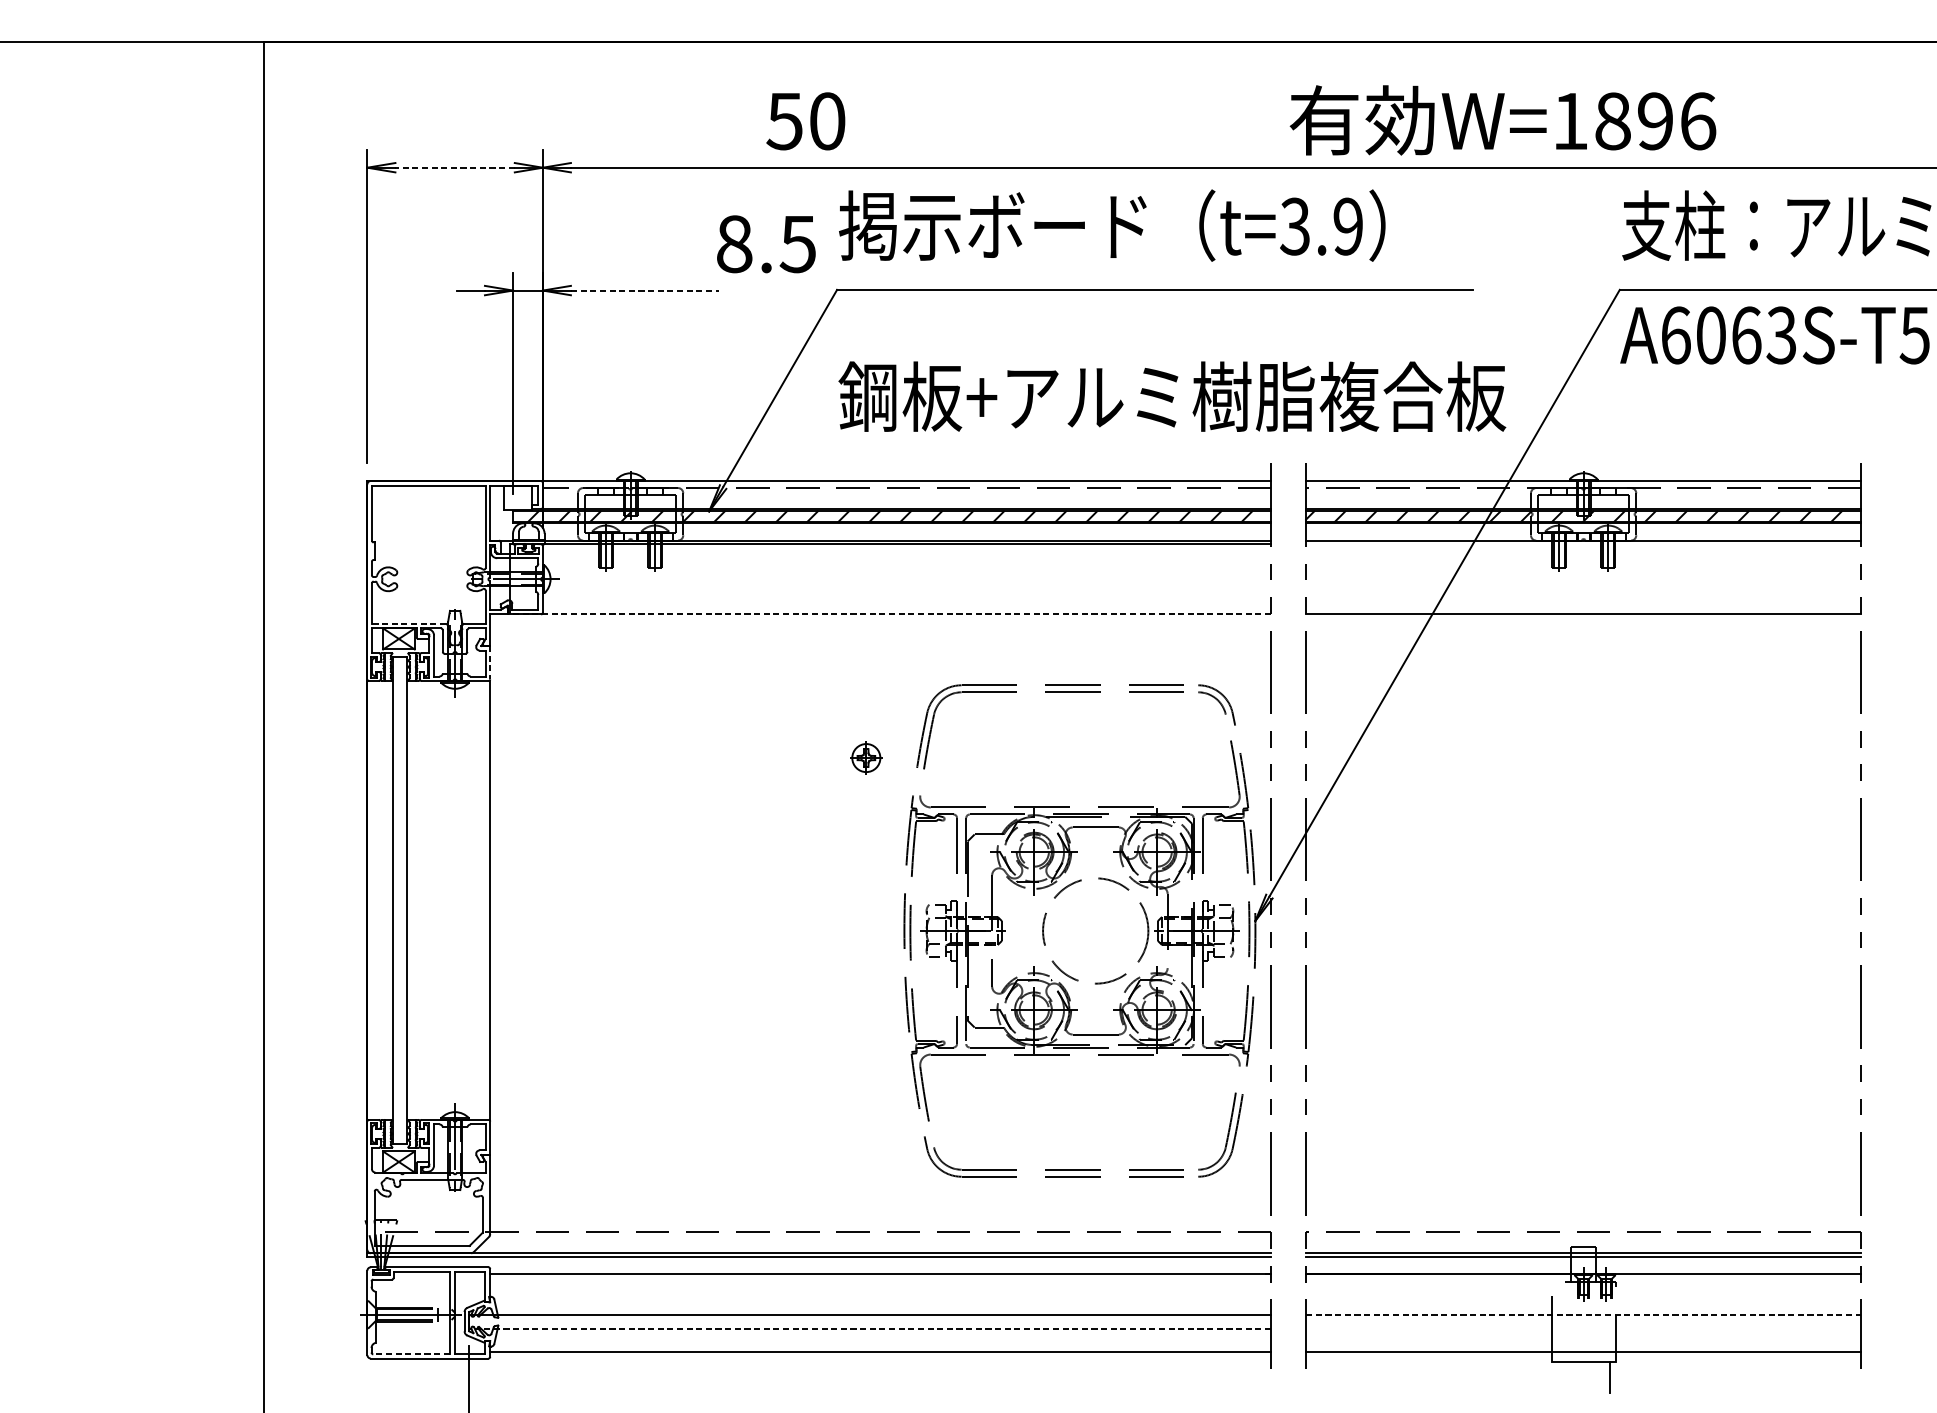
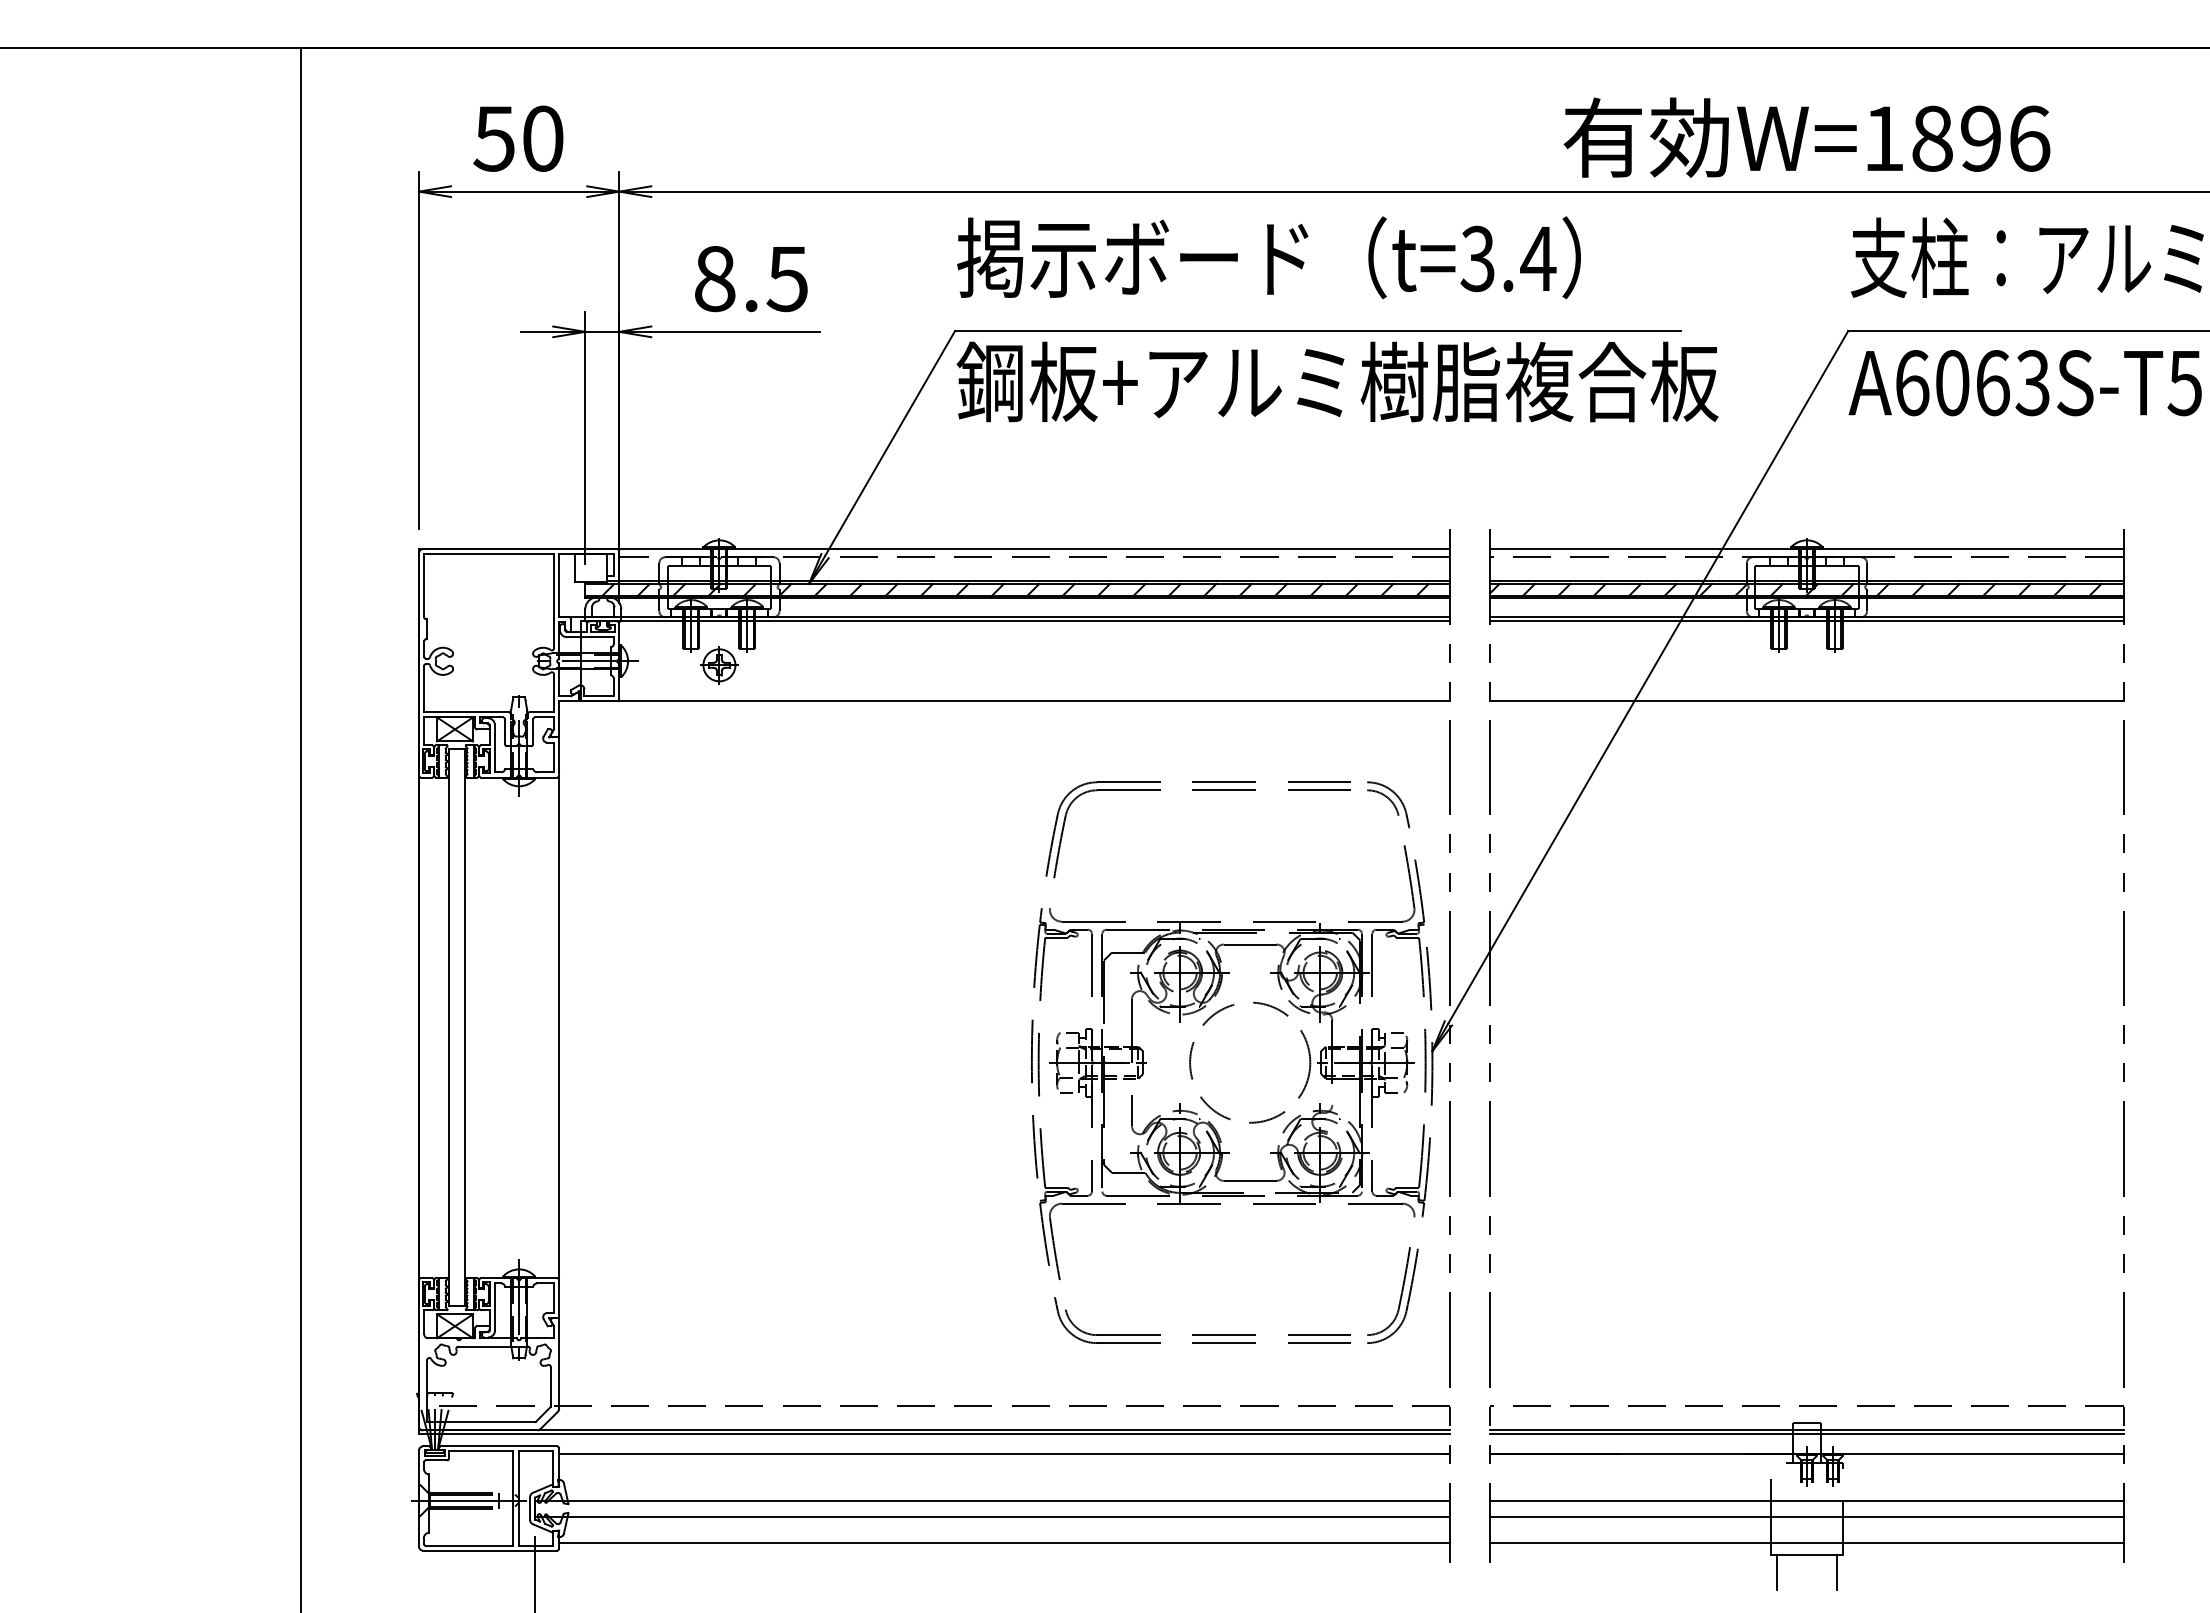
text: (1502, 120) -> (1806, 137), moved
text: (805, 121) -> (518, 138), moved
line: (454, 167) -> (518, 191), dashed -> solid
text: (1348, 226) -> (1538, 258), t=3.9 -> t=3.4
text: (766, 244) -> (751, 279), moved
line: (645, 290) -> (736, 331), dashed -> solid
text: (1172, 396) -> (1337, 381), moved
line: (1583, 544) -> (1806, 621), added
line: (890, 614) -> (1015, 701), dashed -> solid
line: (408, 624) -> (465, 712), dashed -> solid
line: (490, 662) -> (559, 756), dashed -> solid
part: (866, 758) -> (719, 665), moved
line: (1583, 1314) -> (1806, 1500), dashed -> solid
line: (869, 1328) -> (992, 1516), dashed -> solid
line: (1583, 1328) -> (1806, 1516), added
line: (411, 1354) -> (469, 1545), dashed -> solid
line: (1556, 1377) -> (1776, 1572), added

